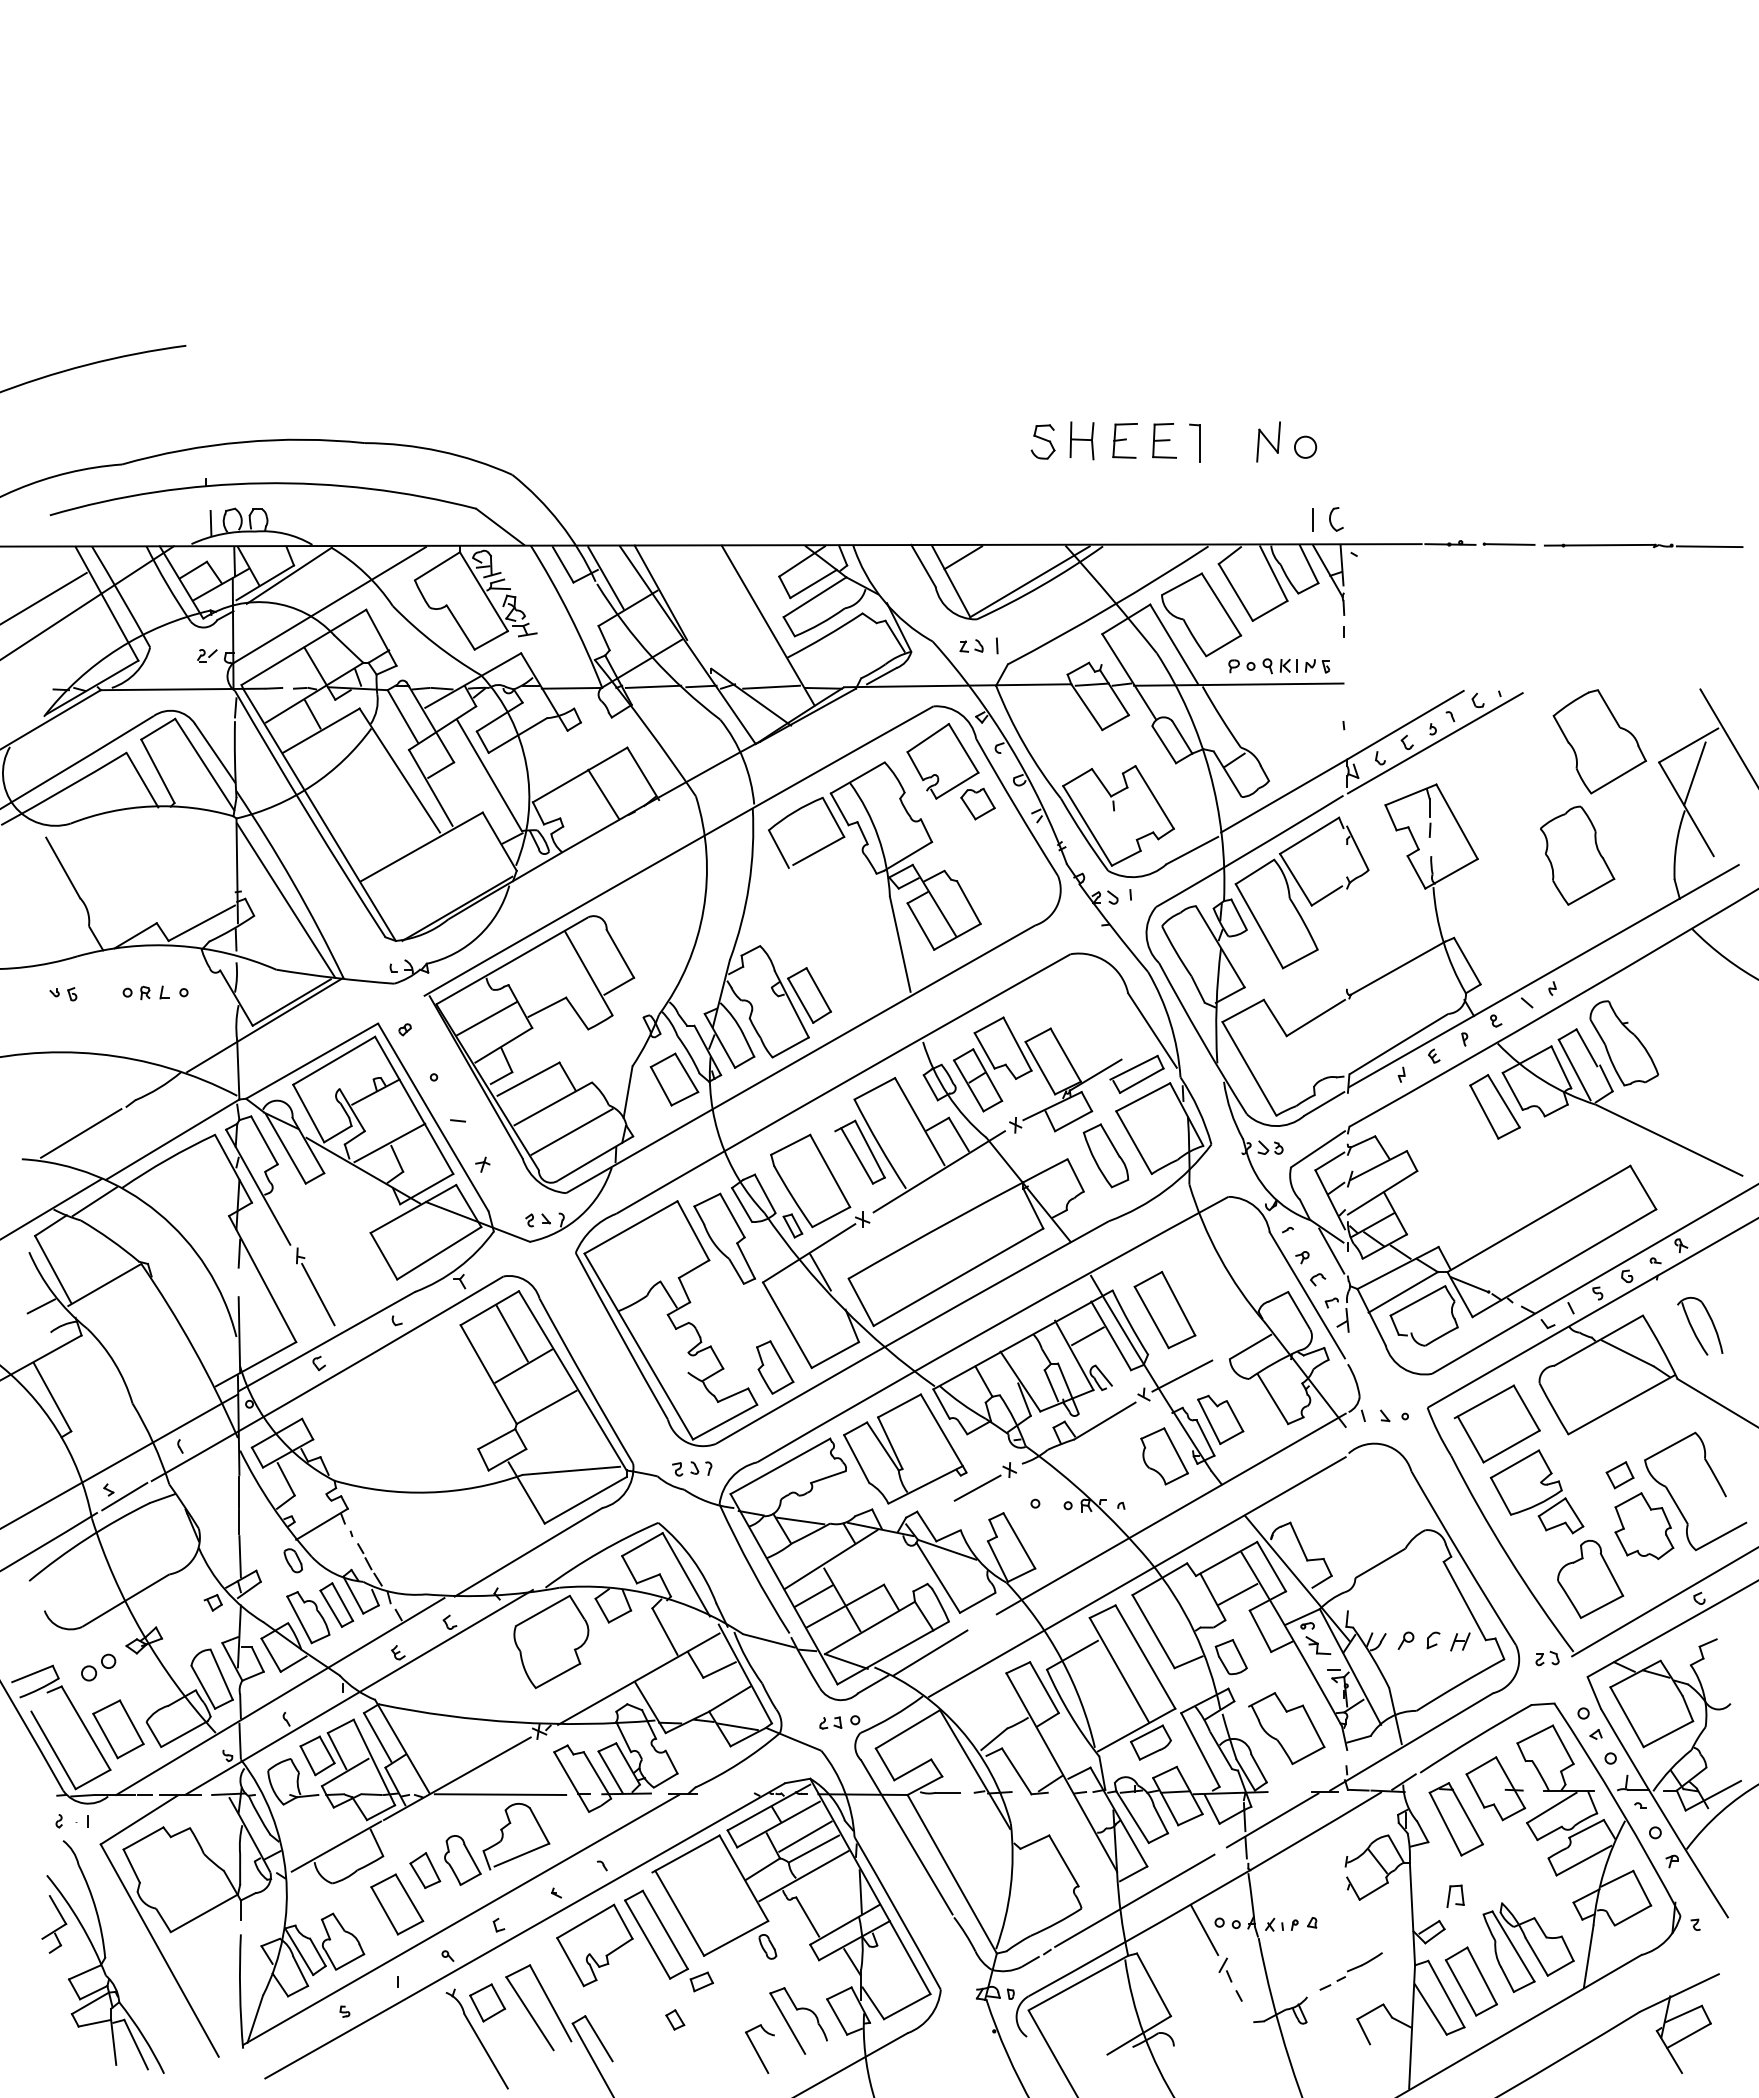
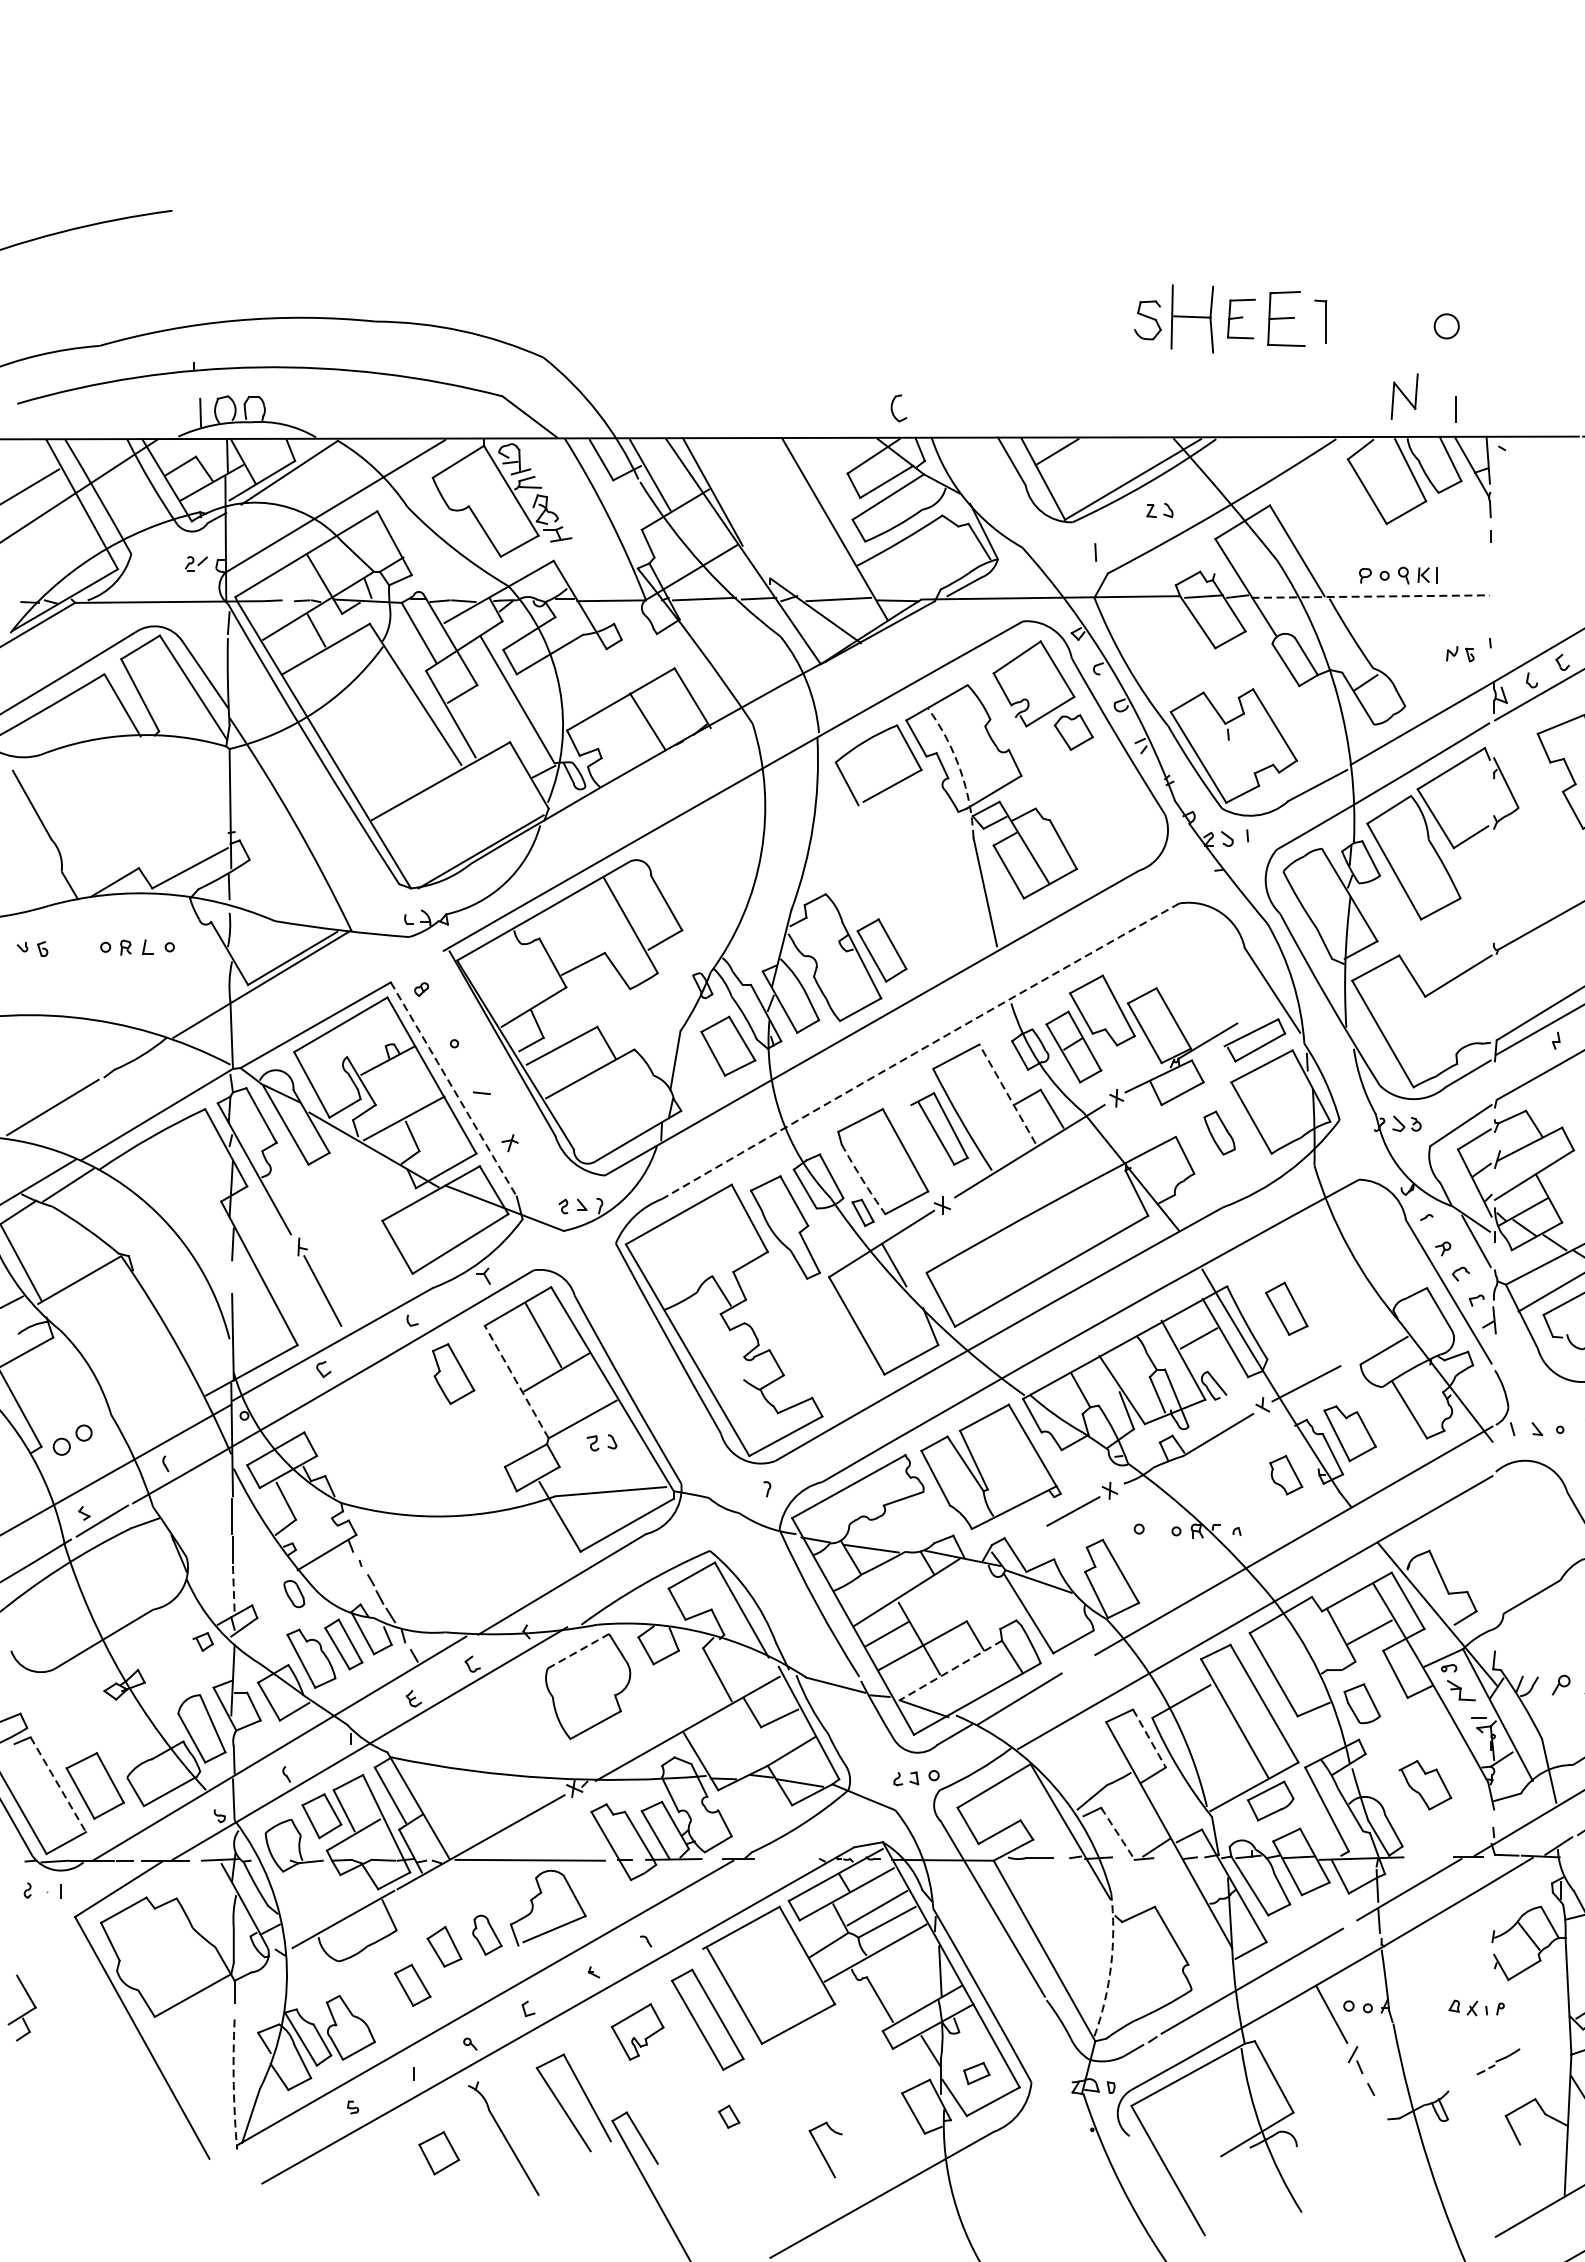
part: (1081, 440) -> (1191, 318), size x1.6
part: (1164, 440) -> (1286, 318), size x1.4
part: (1268, 441) -> (1404, 396), moved
part: (1336, 519) -> (899, 408), moved
part: (1201, 614) -> (1328, 516), removed
part: (971, 645) -> (1159, 509), moved
part: (1317, 666) -> (1460, 654), moved
line: (1238, 684) -> (1370, 596), solid -> dashed
arc: (878, 836) -> (960, 769), solid -> dashed
line: (286, 900) -> (286, 842), removed
line: (486, 1018) -> (514, 976), removed
arc: (843, 1083) -> (920, 1050), solid -> dashed
arc: (433, 1117) -> (453, 1089), solid -> dashed
line: (919, 1121) -> (1007, 1093), solid -> dashed
line: (571, 1131) -> (611, 1105), removed
part: (1105, 1155) -> (1218, 1132), size x0.6
arc: (792, 1197) -> (862, 1180), solid -> dashed
part: (1164, 1310) -> (1286, 1309), size x0.6
part: (775, 1367) -> (453, 1374), moved
line: (488, 1374) -> (516, 1381), solid -> dashed
part: (1164, 1456) -> (1286, 1475), size x0.6
part: (685, 1468) -> (601, 1442), moved
line: (240, 1556) -> (234, 1589), solid -> dashed
line: (542, 1610) -> (578, 1650), solid -> dashed
line: (869, 1628) -> (950, 1671), solid -> dashed
part: (98, 1667) -> (72, 1440), moved
line: (1044, 1688) -> (1149, 1739), solid -> dashed
line: (86, 1728) -> (58, 1785), solid -> dashed
part: (1286, 1728) -> (1425, 1785), size x0.6
line: (1017, 1771) -> (1118, 1833), solid -> dashed
part: (462, 1860) -> (486, 1935), size x0.7
arc: (1010, 1887) -> (1110, 1966), solid -> dashed
part: (397, 1904) -> (412, 1985), size x0.6
part: (1281, 1924) -> (1485, 2008), moved
part: (594, 1945) -> (637, 2032), size x0.6
part: (767, 1946) -> (834, 2033), removed
part: (105, 1956) -> (80, 2044), removed
part: (1350, 1971) -> (1497, 2061), size x0.6
part: (701, 1981) -> (976, 2073), moved
arc: (240, 1991) -> (234, 2084), solid -> dashed
part: (487, 2002) -> (439, 2152), moved
part: (789, 2024) -> (859, 2122), removed

